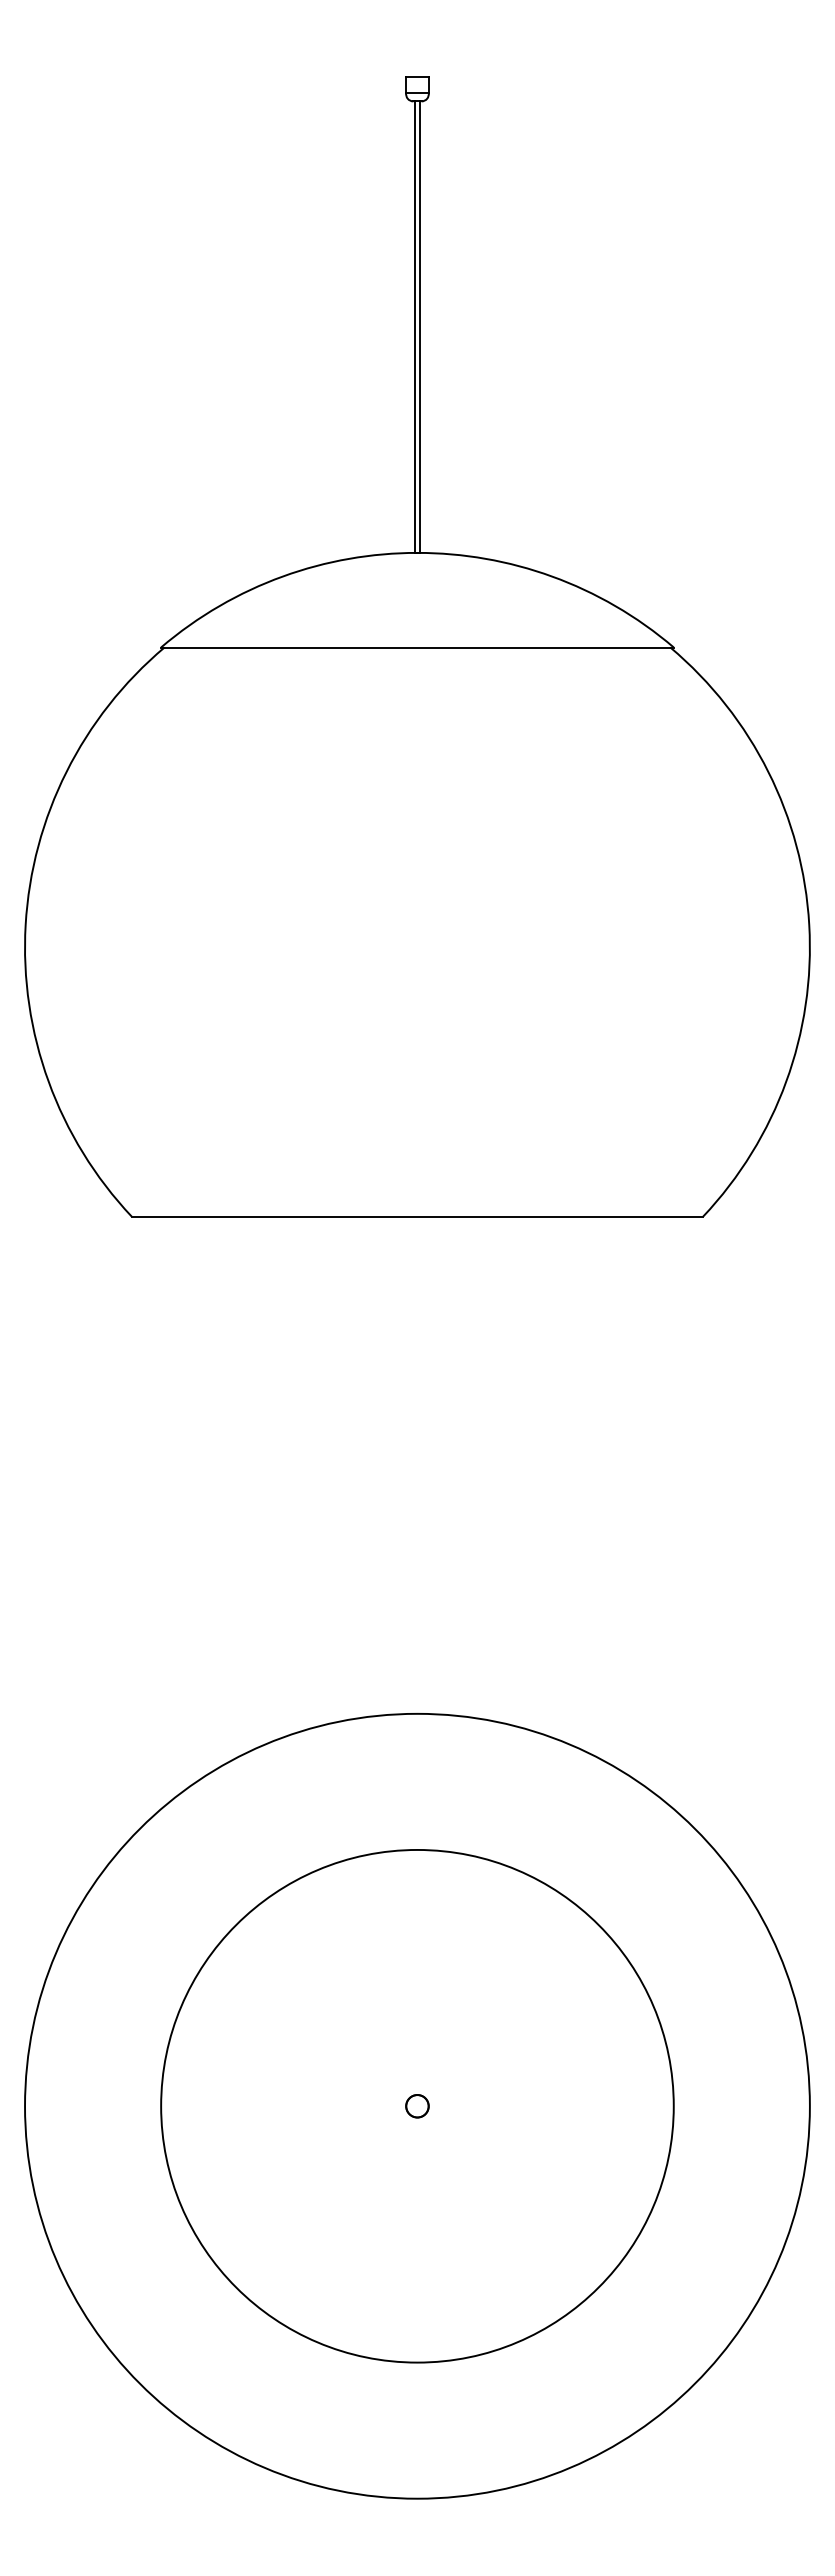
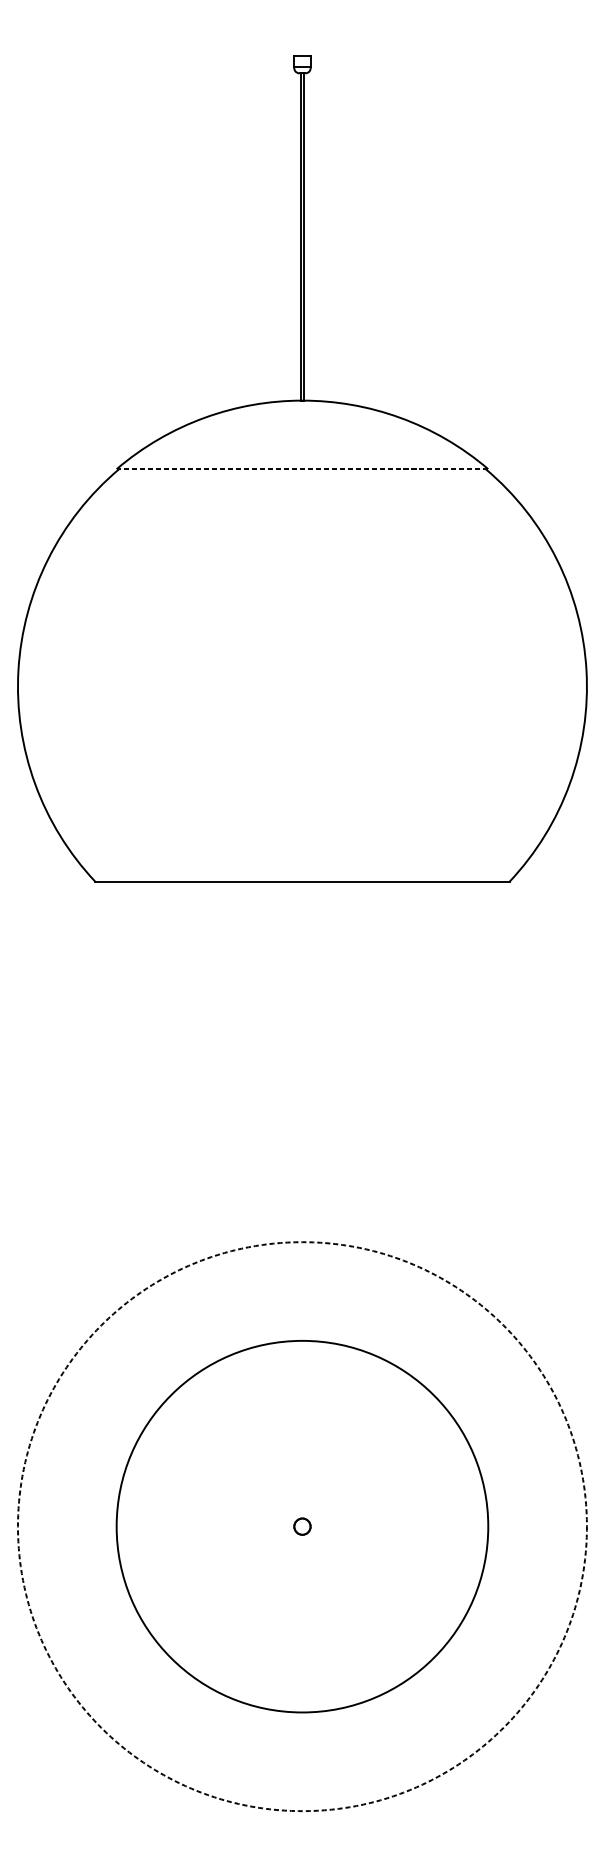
line: (416, 647) -> (301, 469), solid -> dashed
circle: (417, 2105) -> (302, 1526), solid -> dashed

